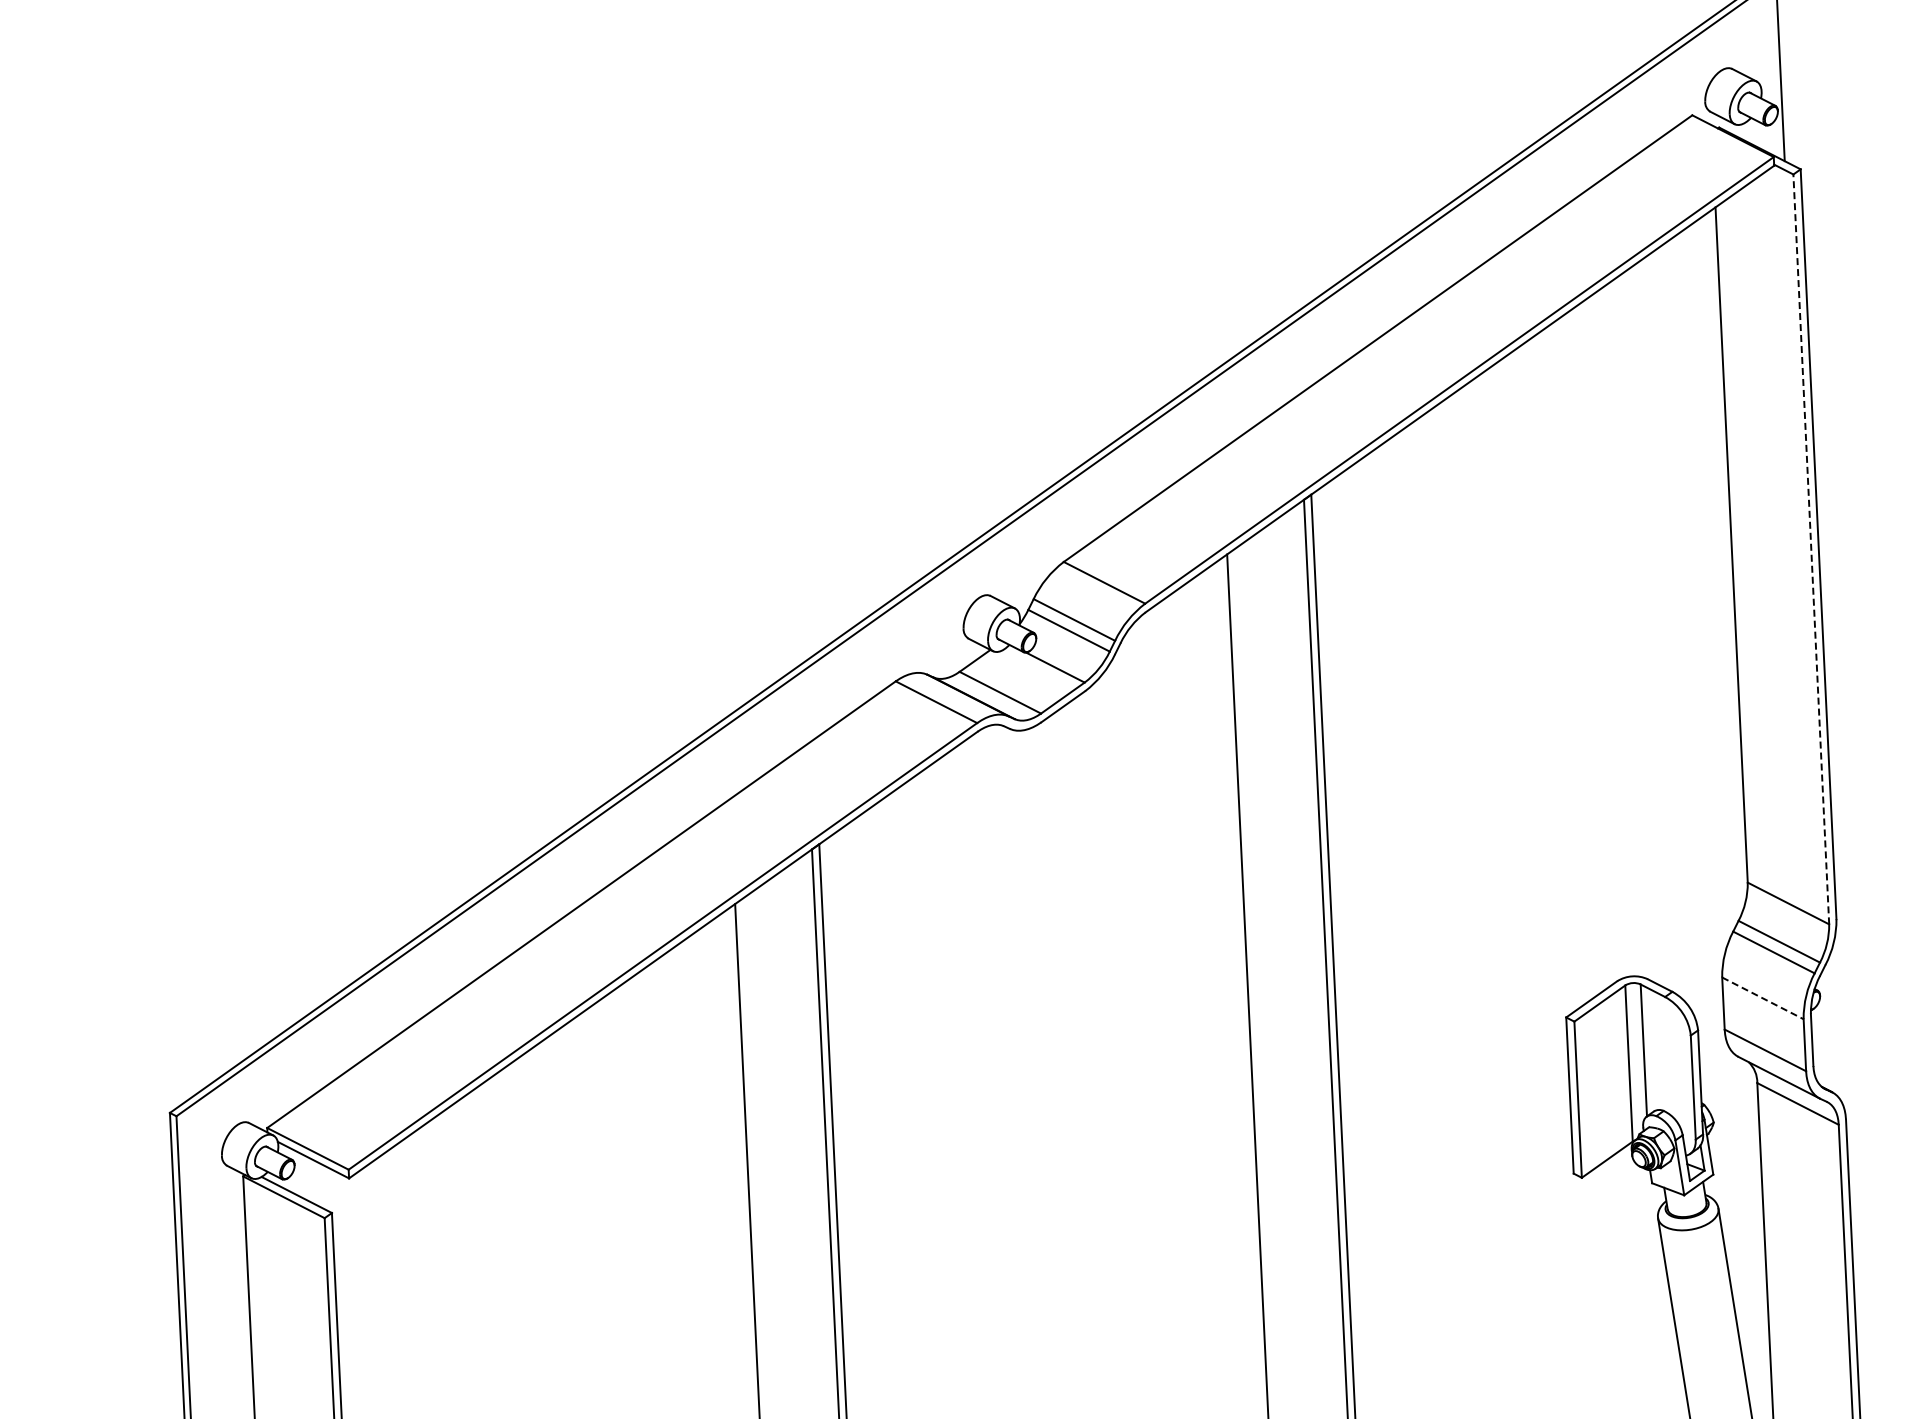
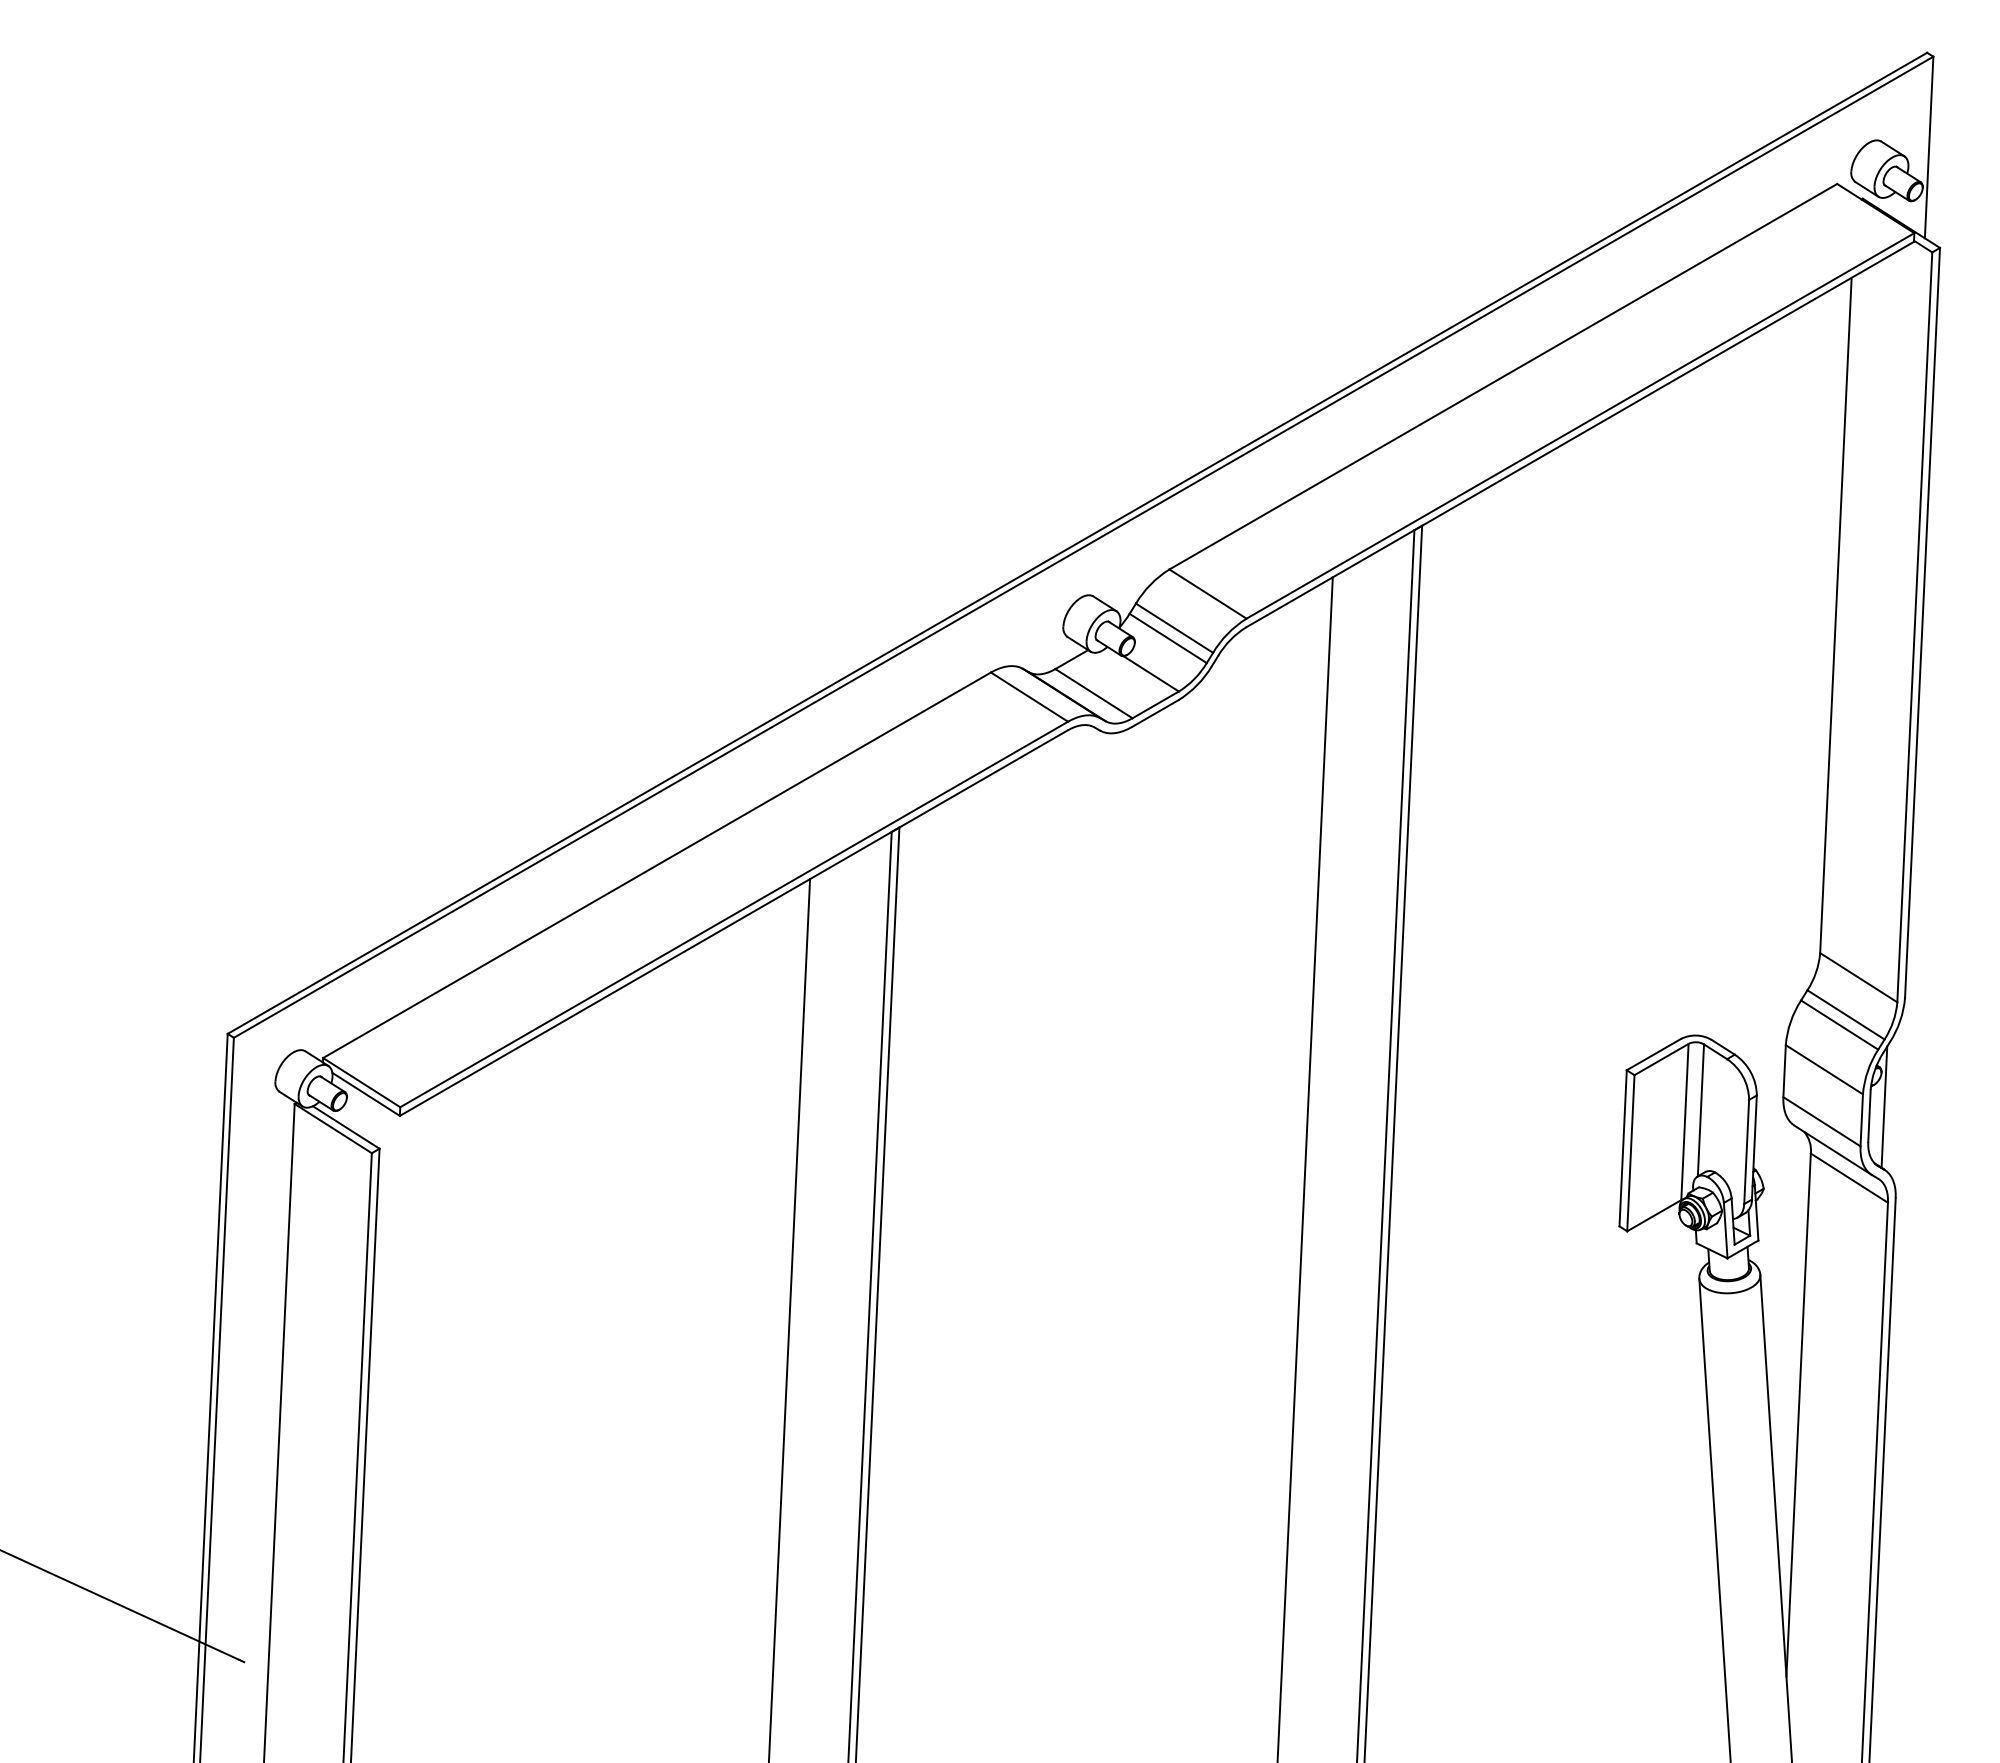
line: (1810, 548) -> (1914, 626), dashed -> solid
line: (1763, 998) -> (1824, 1069), dashed -> solid
line: (1826, 1029) -> (1884, 1106), added

